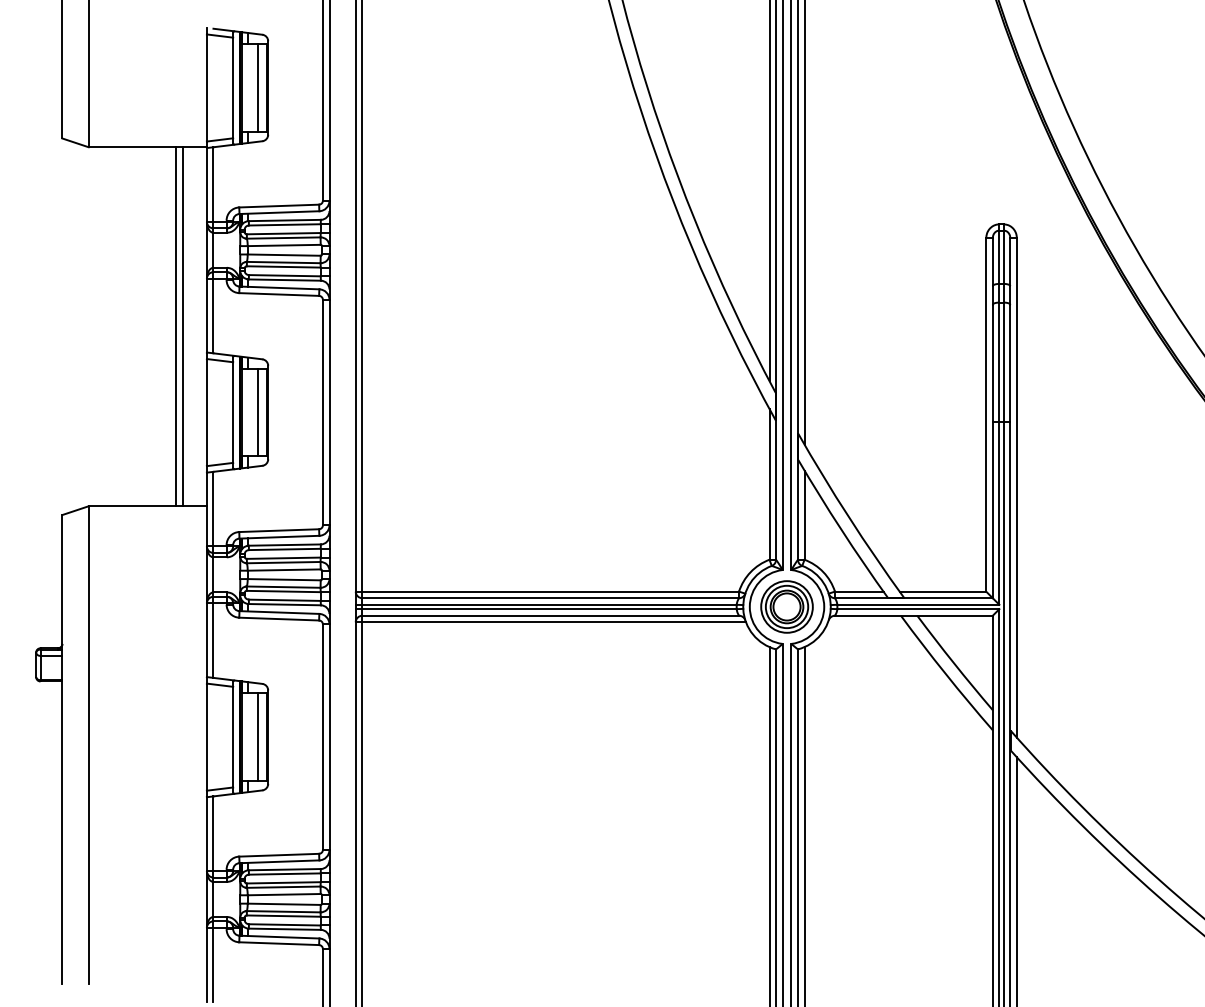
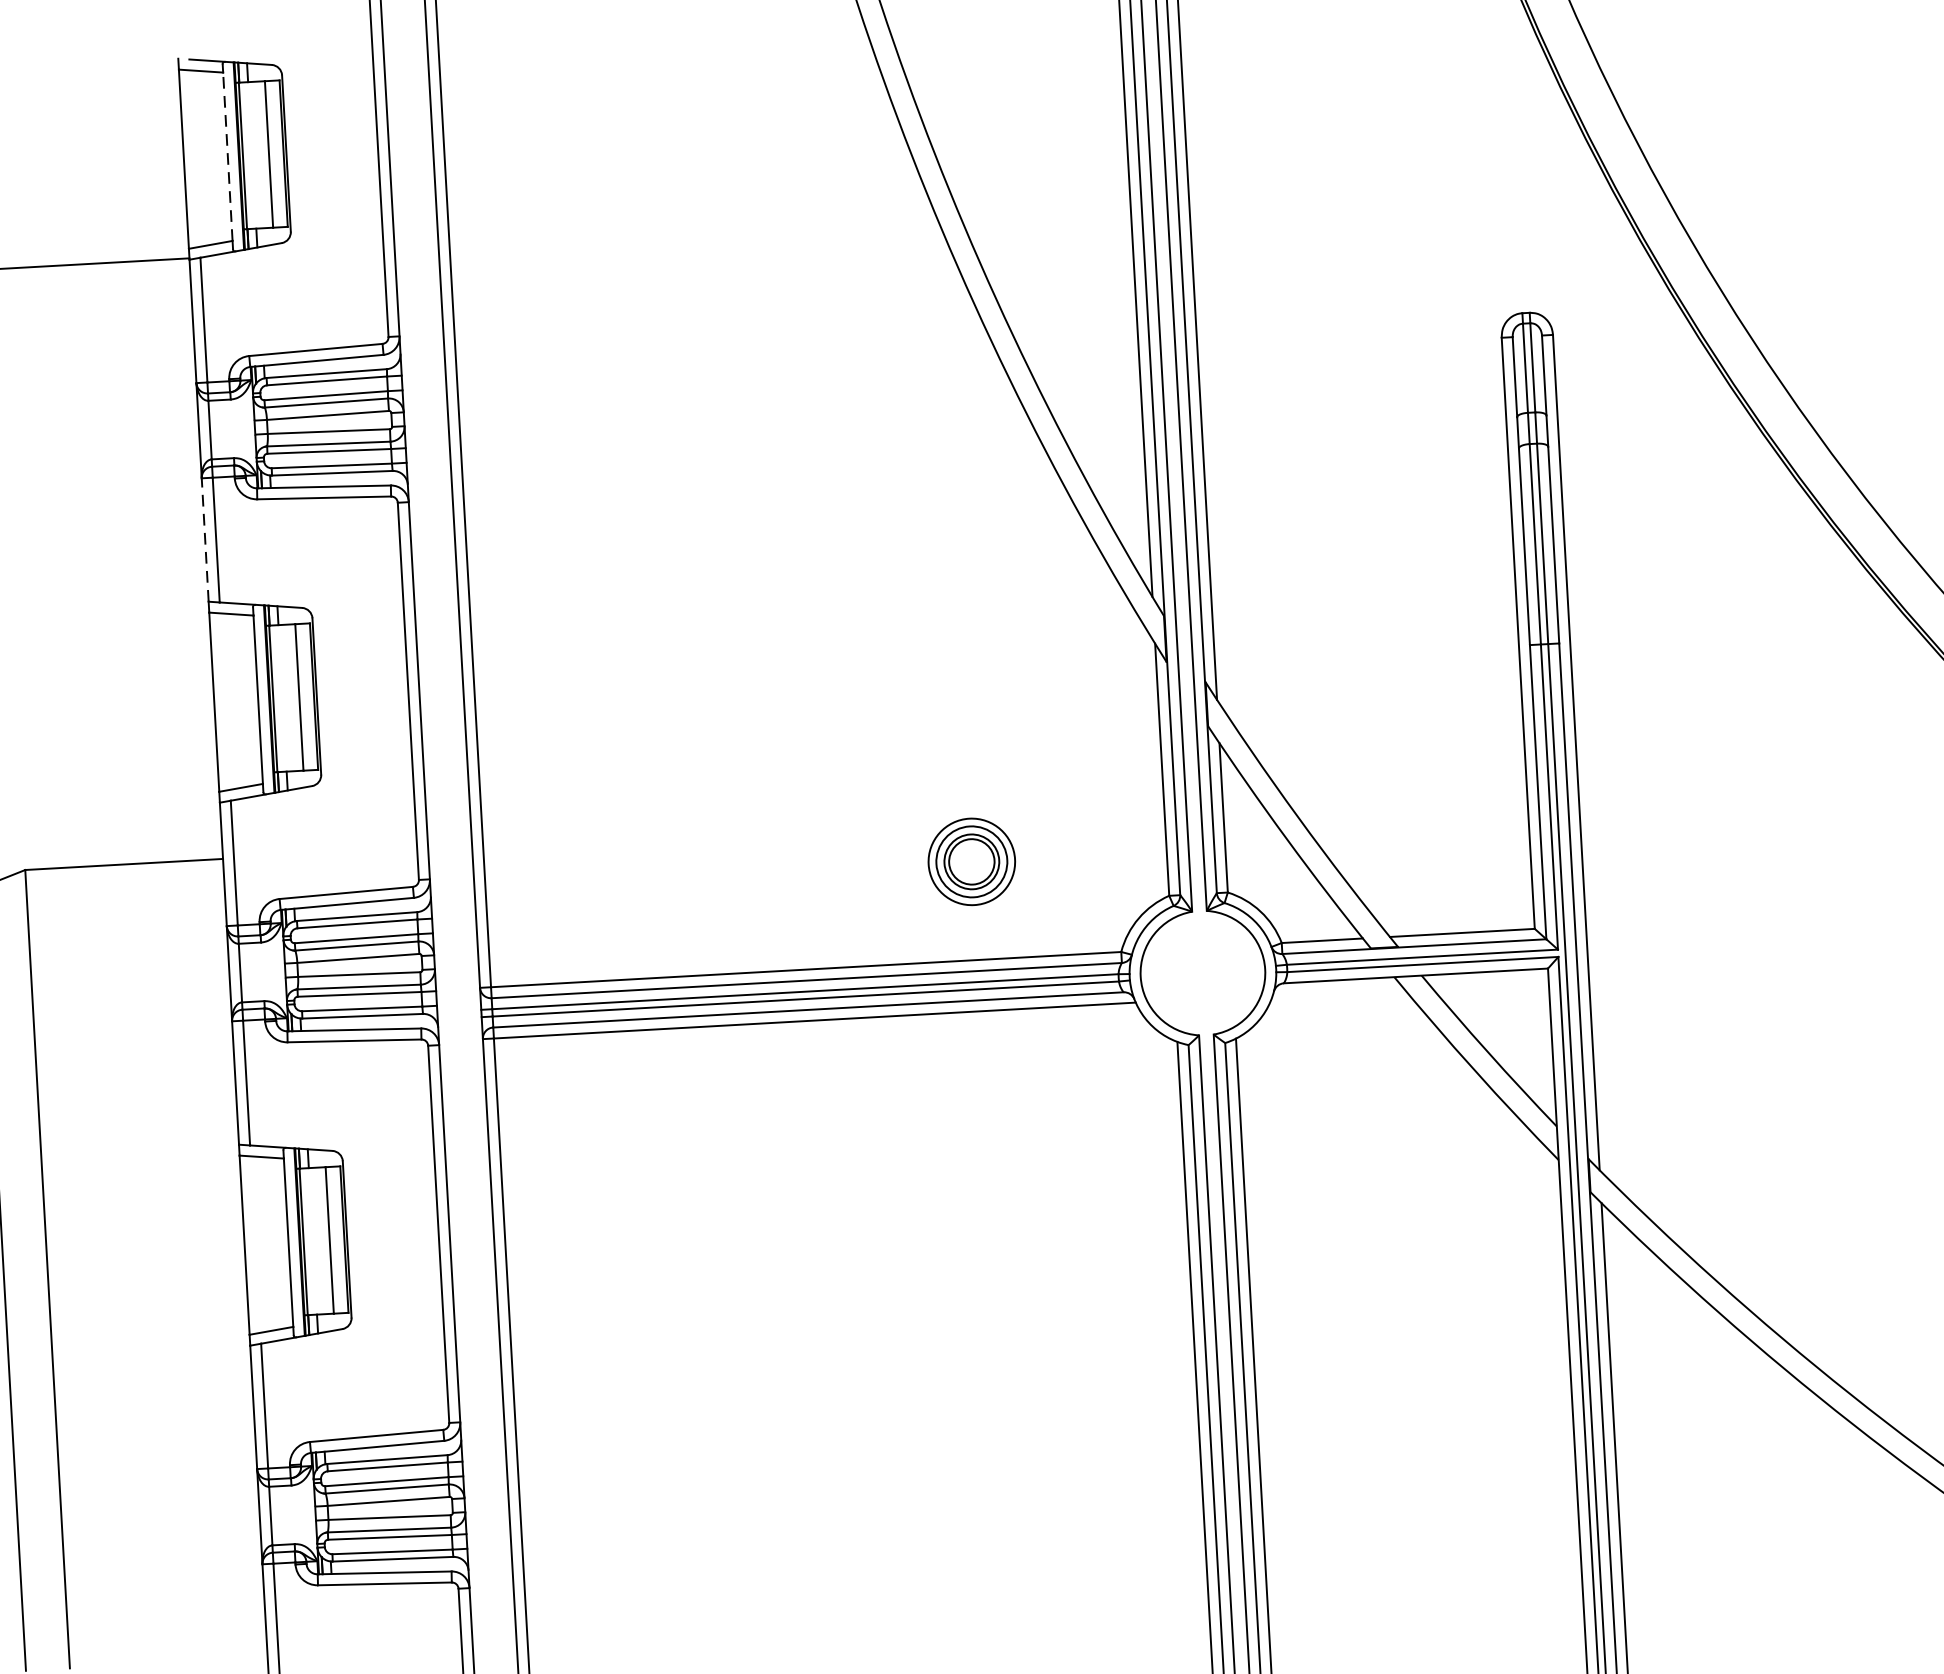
line: (233, 87) -> (228, 155), solid -> dashed
line: (206, 315) -> (204, 539), solid -> dashed
line: (176, 326) -> (155, 561), removed
line: (182, 326) -> (165, 560), removed
part: (786, 606) -> (970, 861), moved

